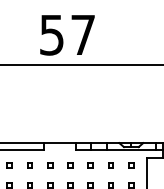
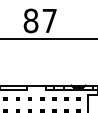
text: (51, 34) -> (30, 20), 57 -> 87

